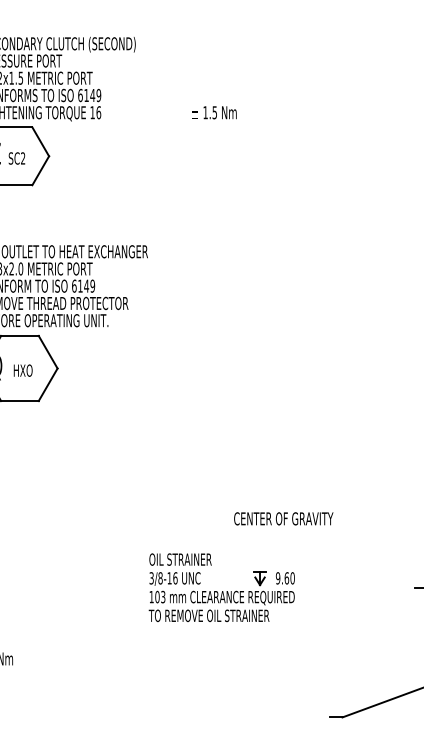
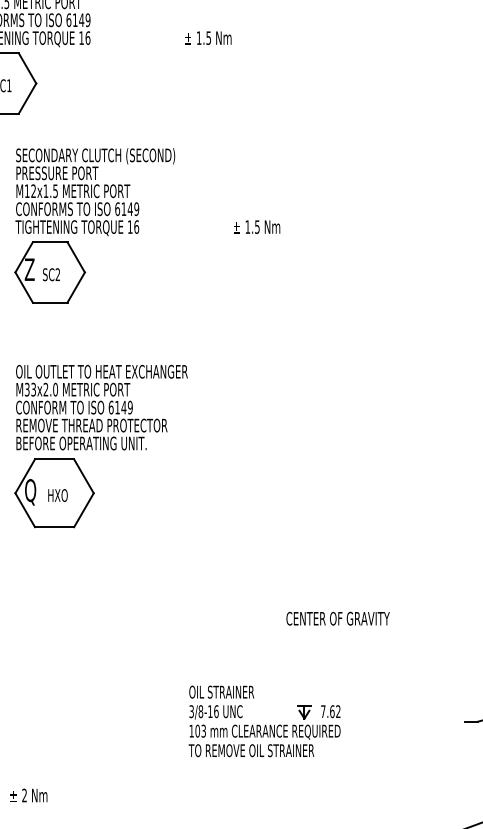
text: (283, 518) -> (337, 618), moved
text: (285, 578) -> (330, 711), 9.60 -> 7.62

